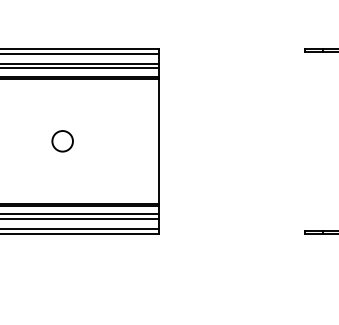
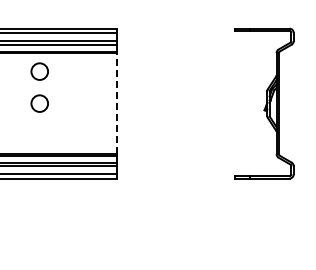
circle: (62, 101) -> (39, 71), added
line: (158, 141) -> (117, 103), solid -> dashed

